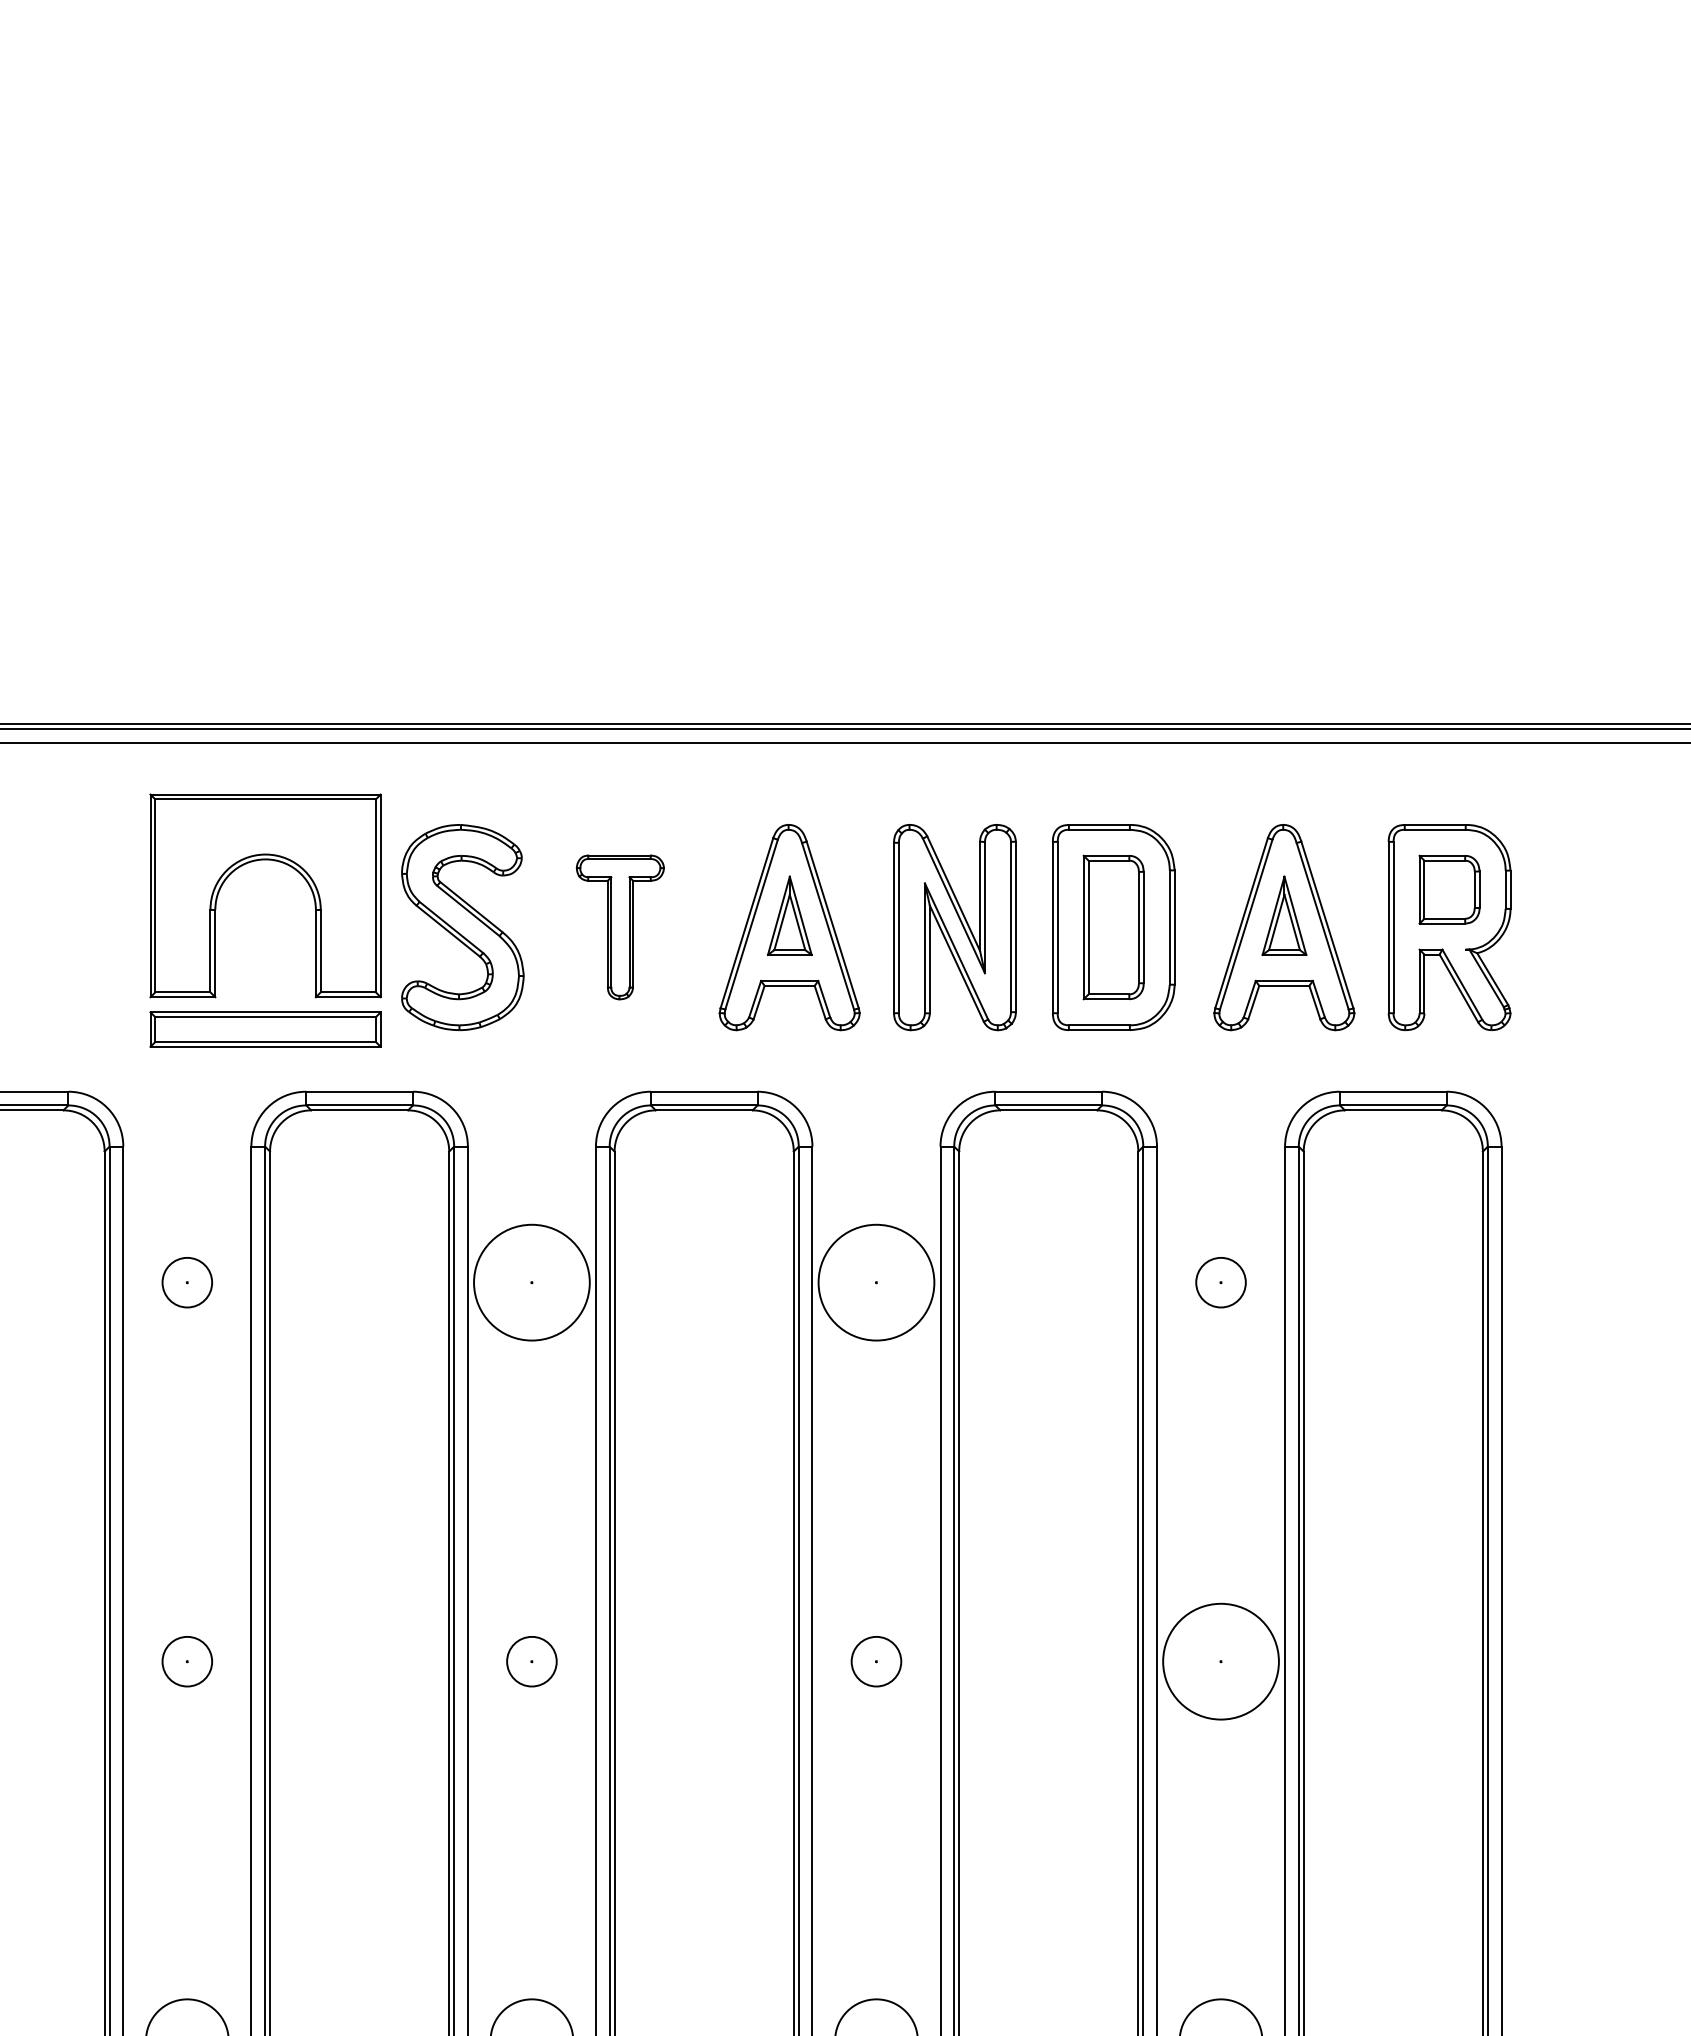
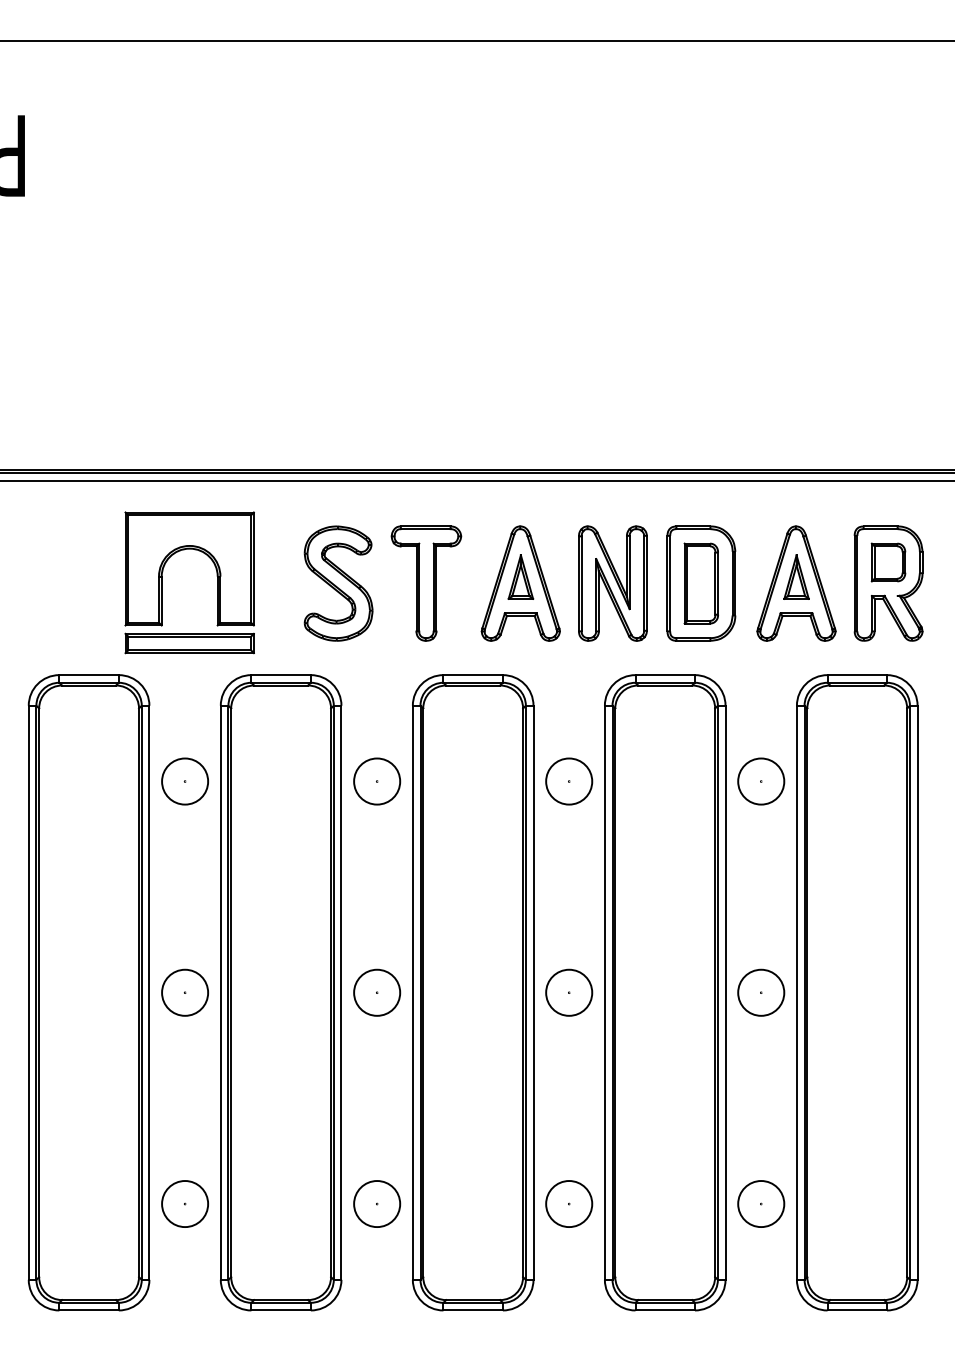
part: (216, 920) -> (162, 582), moved
part: (620, 927) -> (426, 583), size x1.43
circle: (188, 1282) -> (185, 781), size x1.67
circle: (532, 1282) -> (377, 781), size x0.71
circle: (877, 1282) -> (569, 781), size x0.71
circle: (1221, 1282) -> (761, 781), size x1.67
circle: (188, 1661) -> (185, 992), size x1.67
circle: (532, 1661) -> (377, 992), size x1.67
circle: (877, 1661) -> (569, 992), size x1.67
circle: (1221, 1661) -> (761, 992), size x0.71

